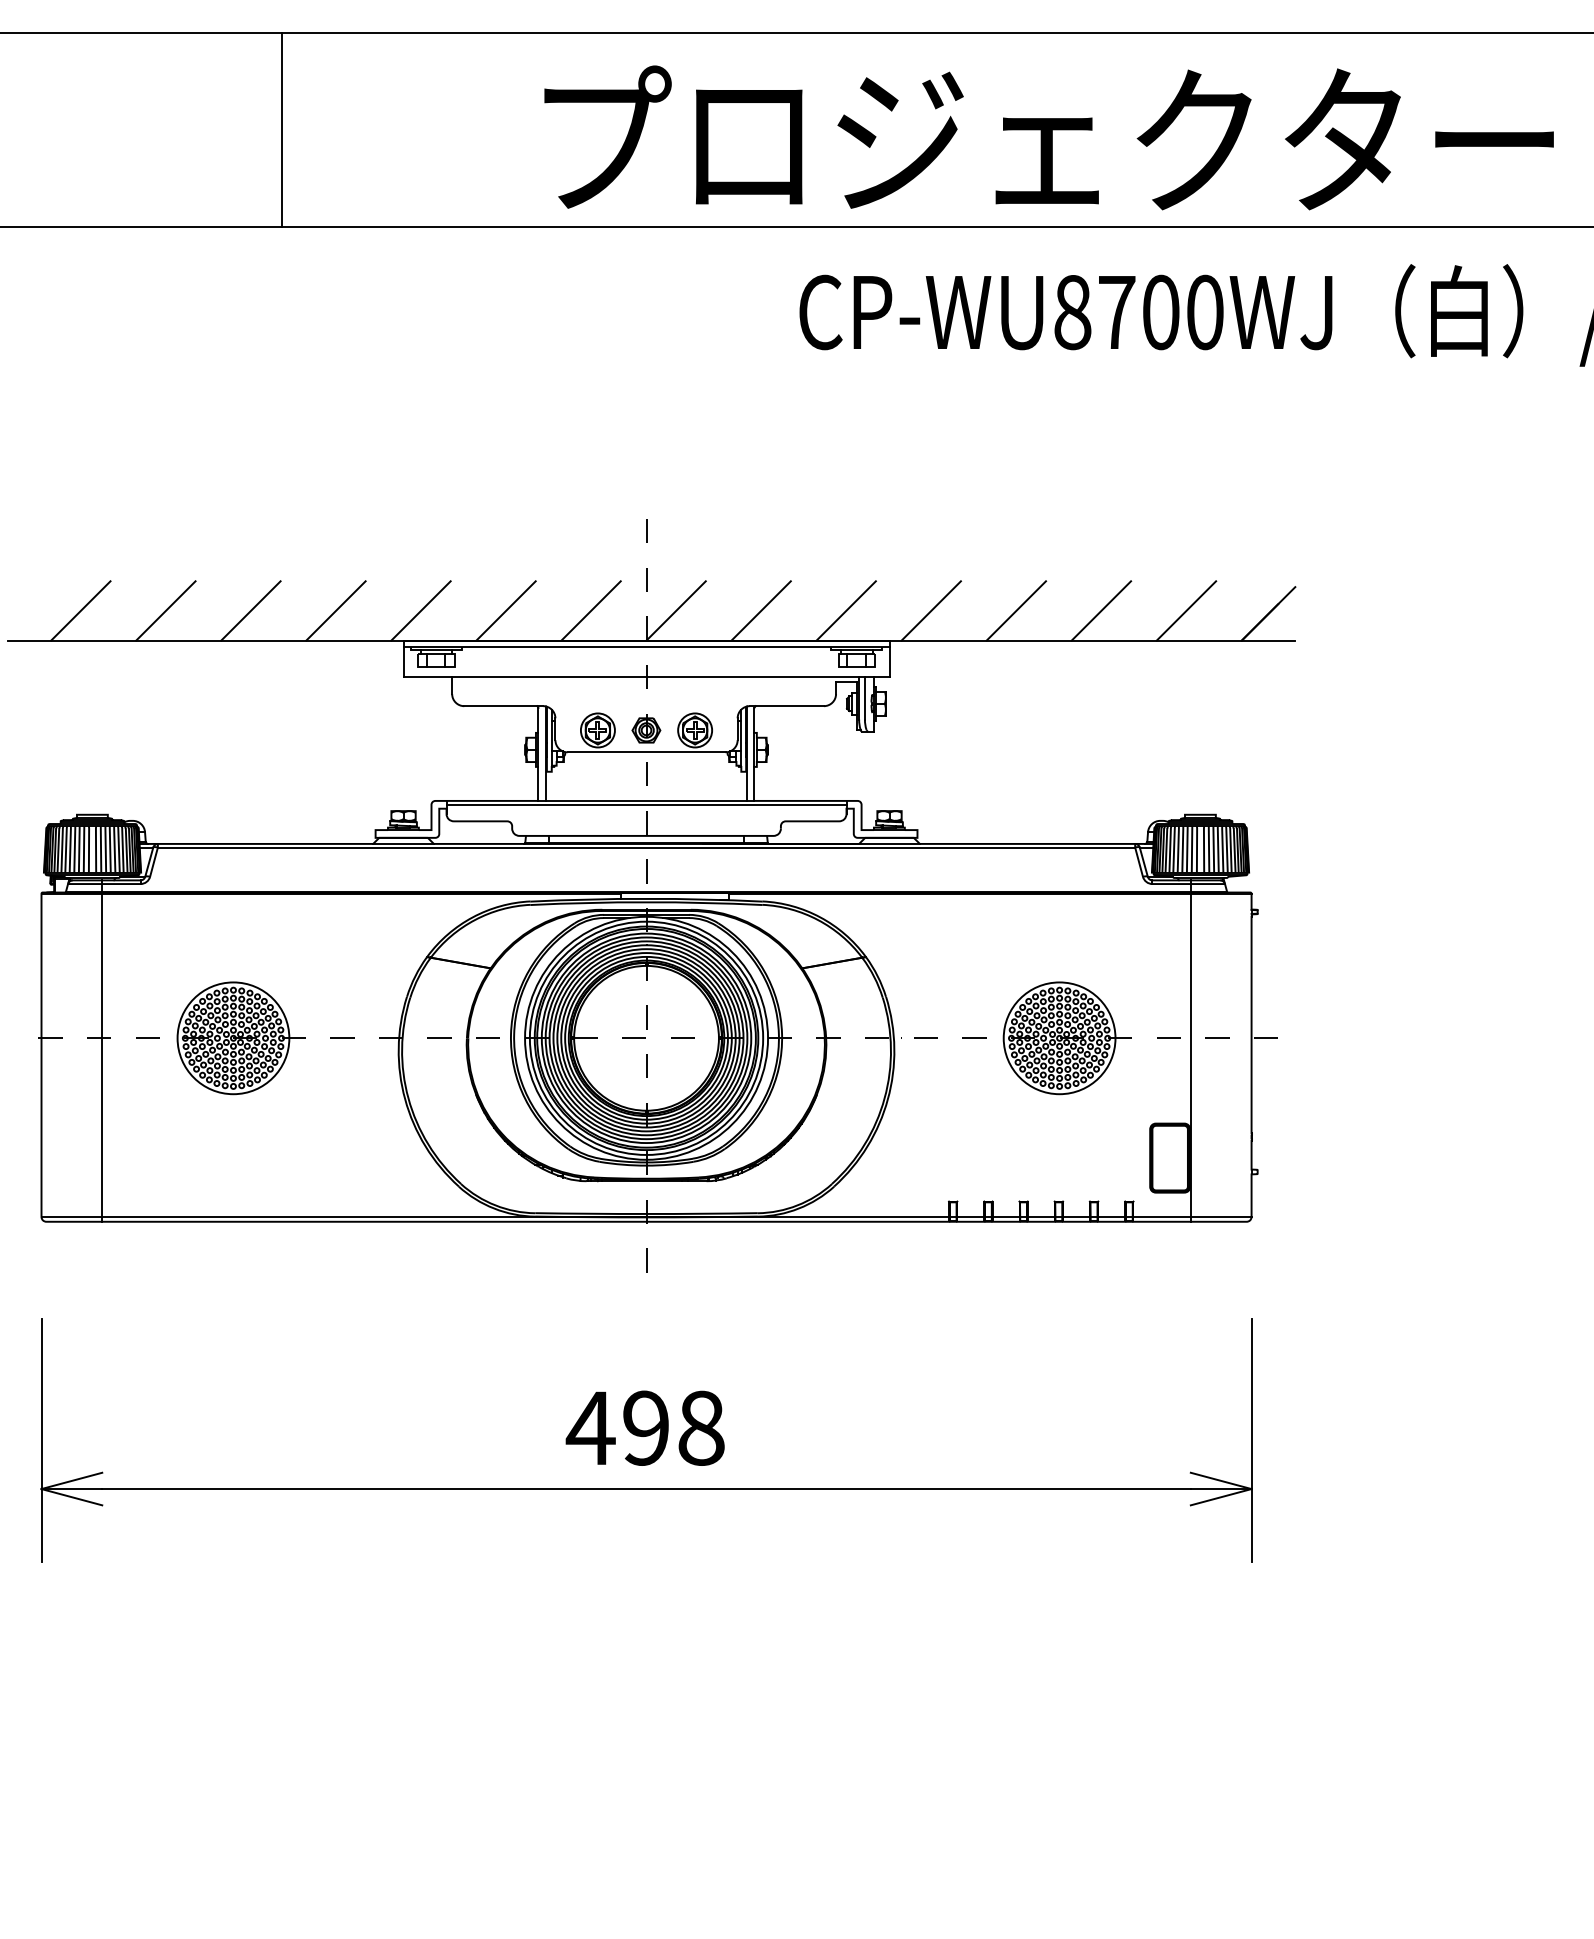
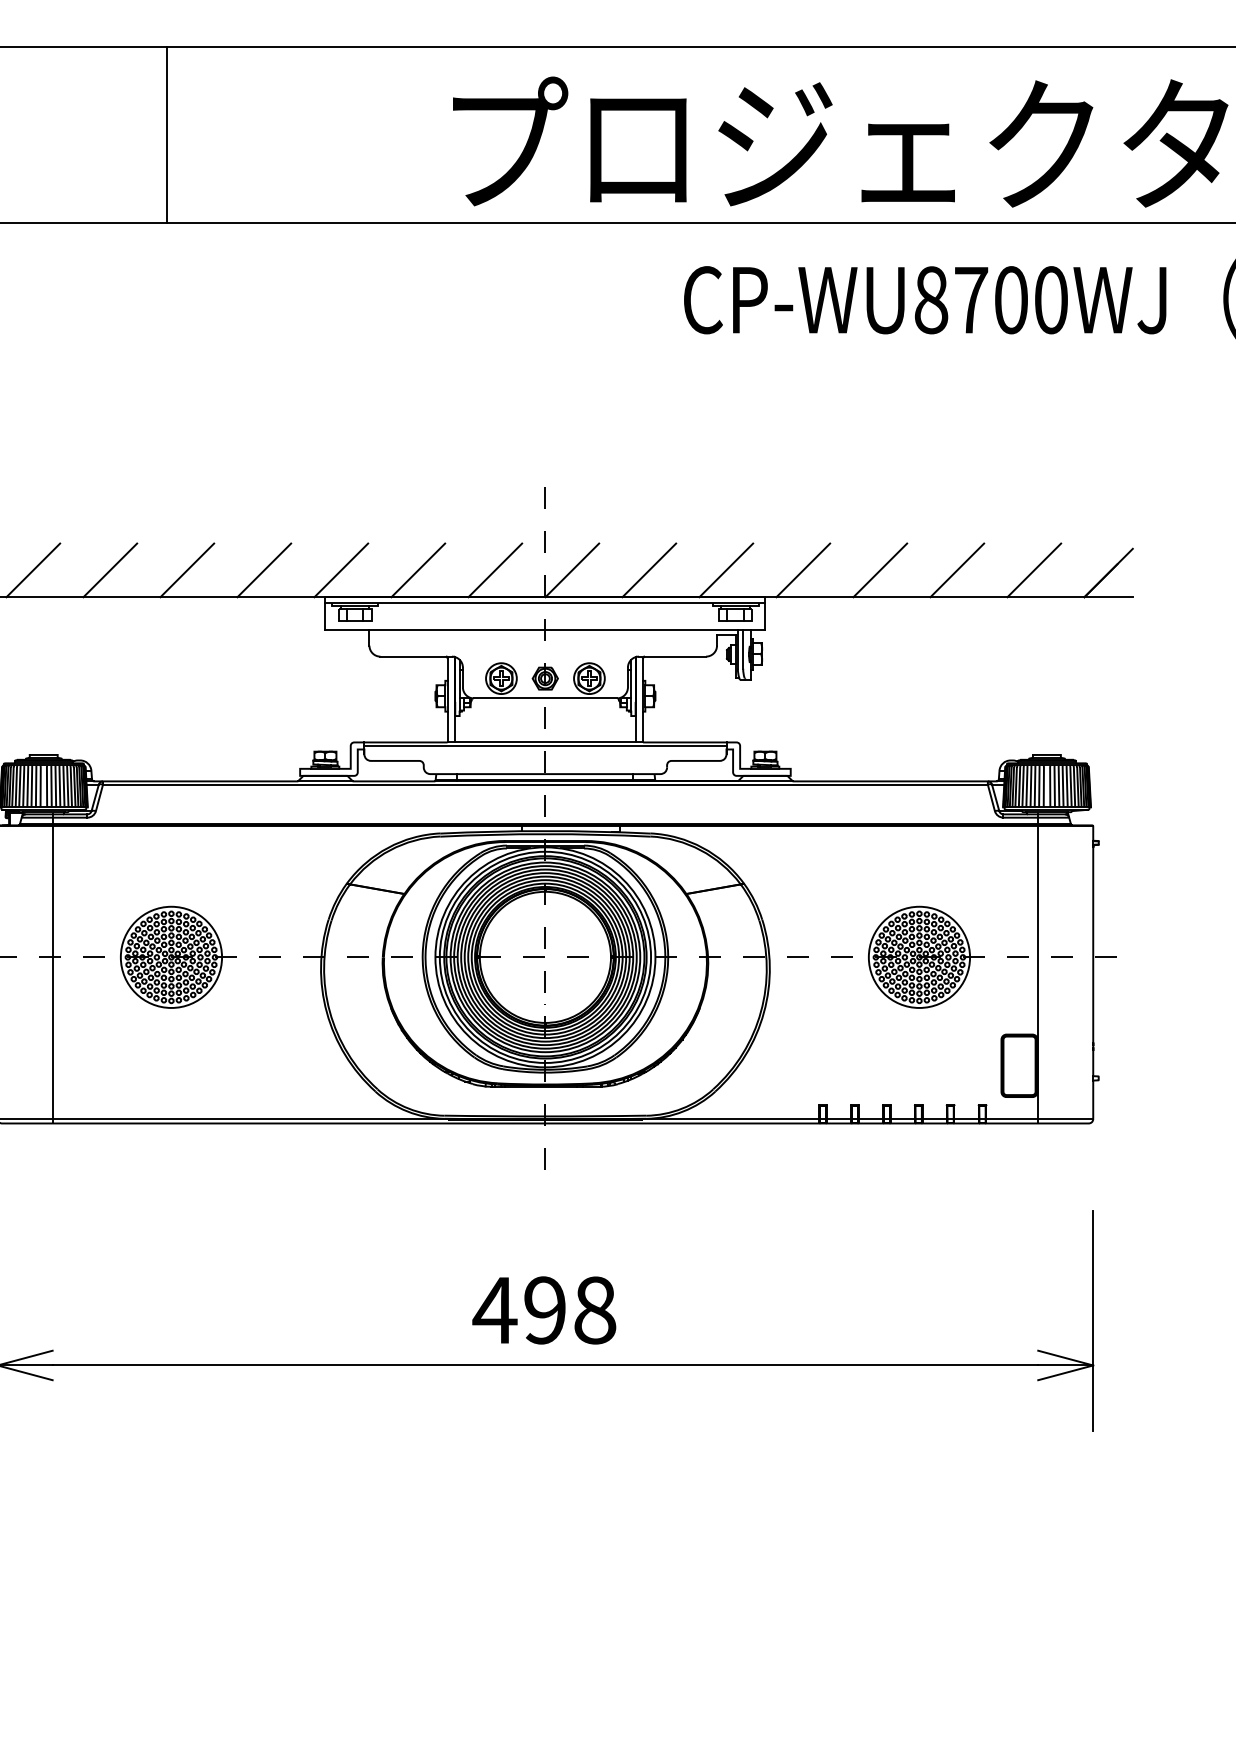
line: (282, 130) -> (167, 135), moved

